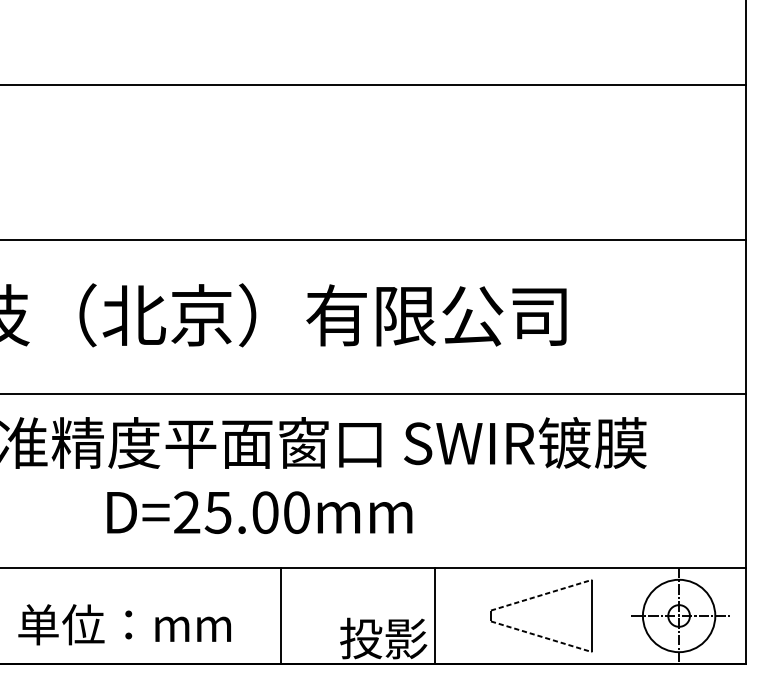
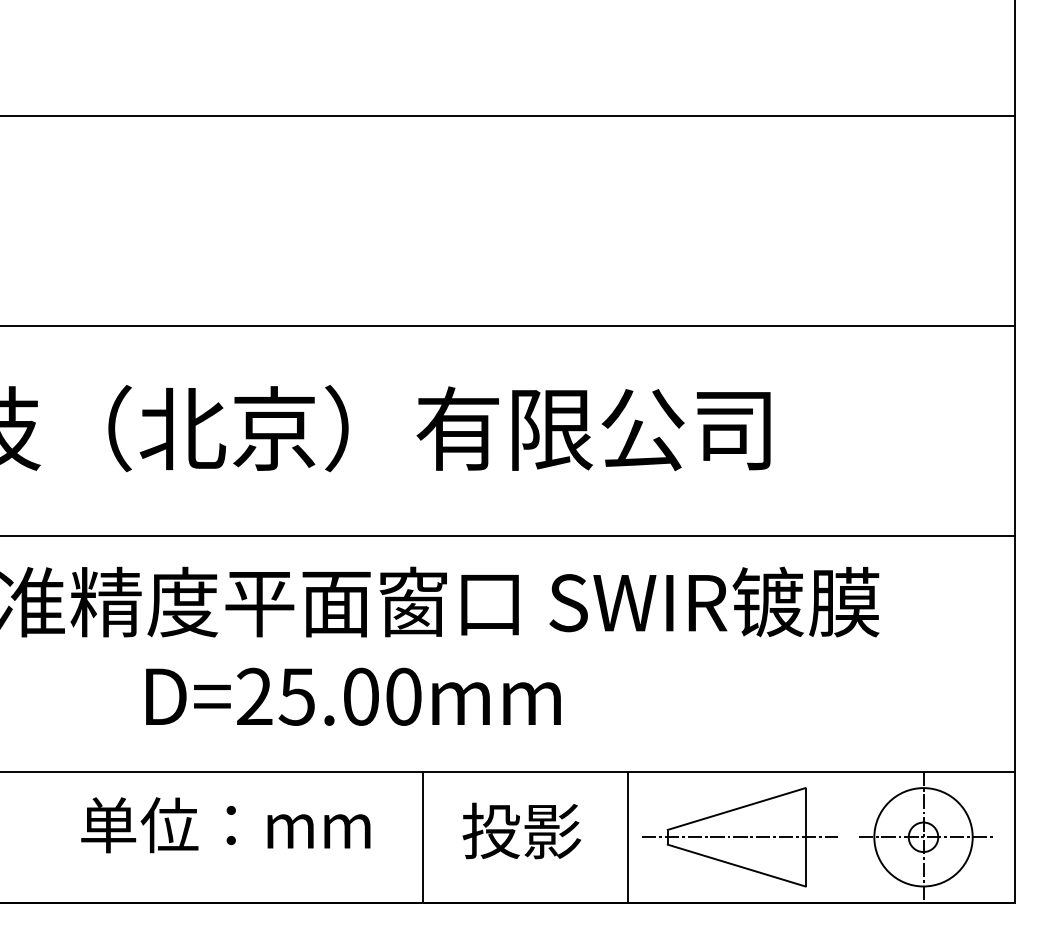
line: (541, 595) -> (736, 809), dashed -> solid
line: (281, 615) -> (422, 836), moved
line: (435, 615) -> (628, 836), moved
line: (543, 616) -> (739, 837), added
text: (124, 624) -> (225, 825), moved
line: (541, 636) -> (736, 865), dashed -> solid
text: (383, 638) -> (521, 830), moved

